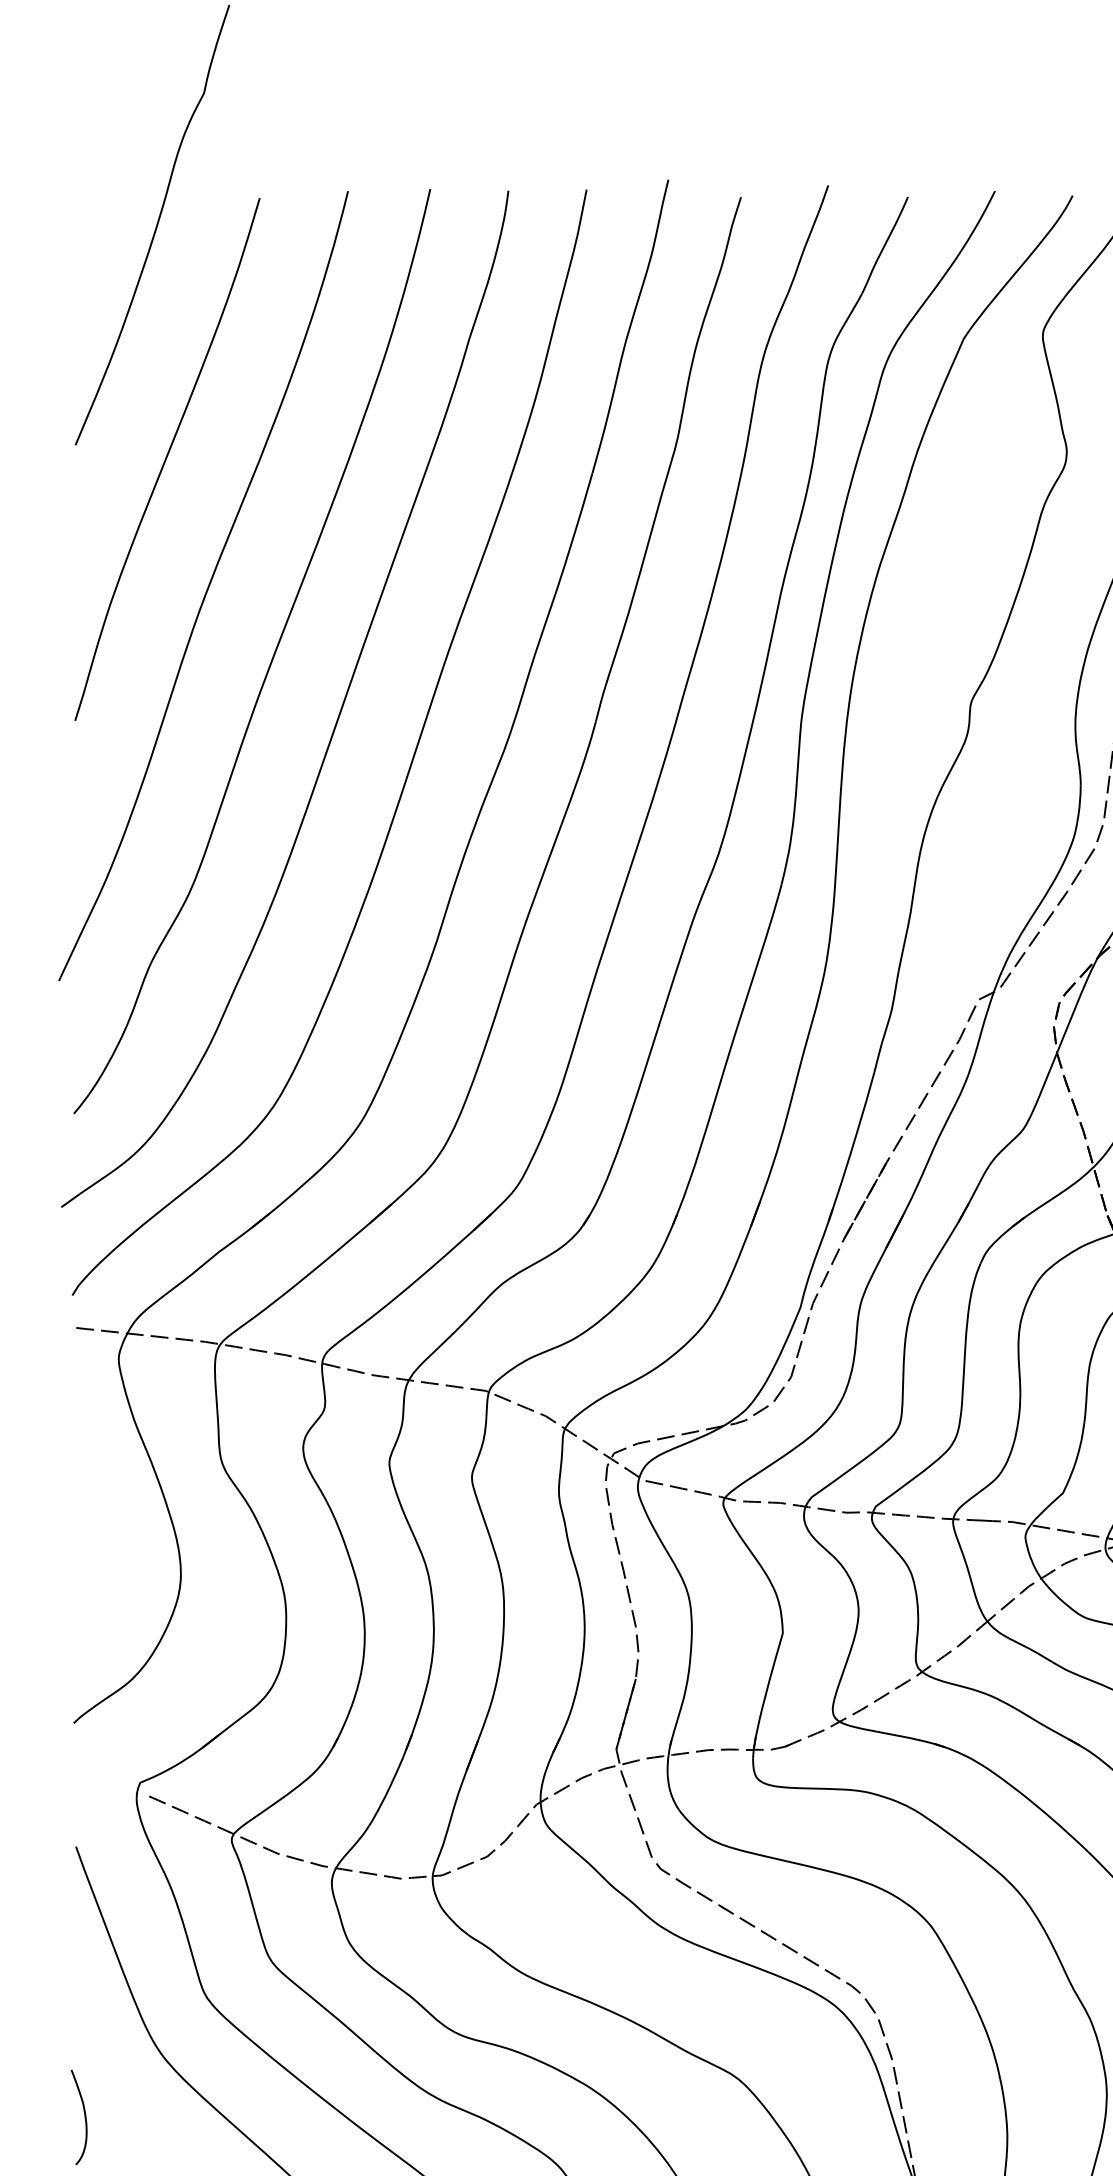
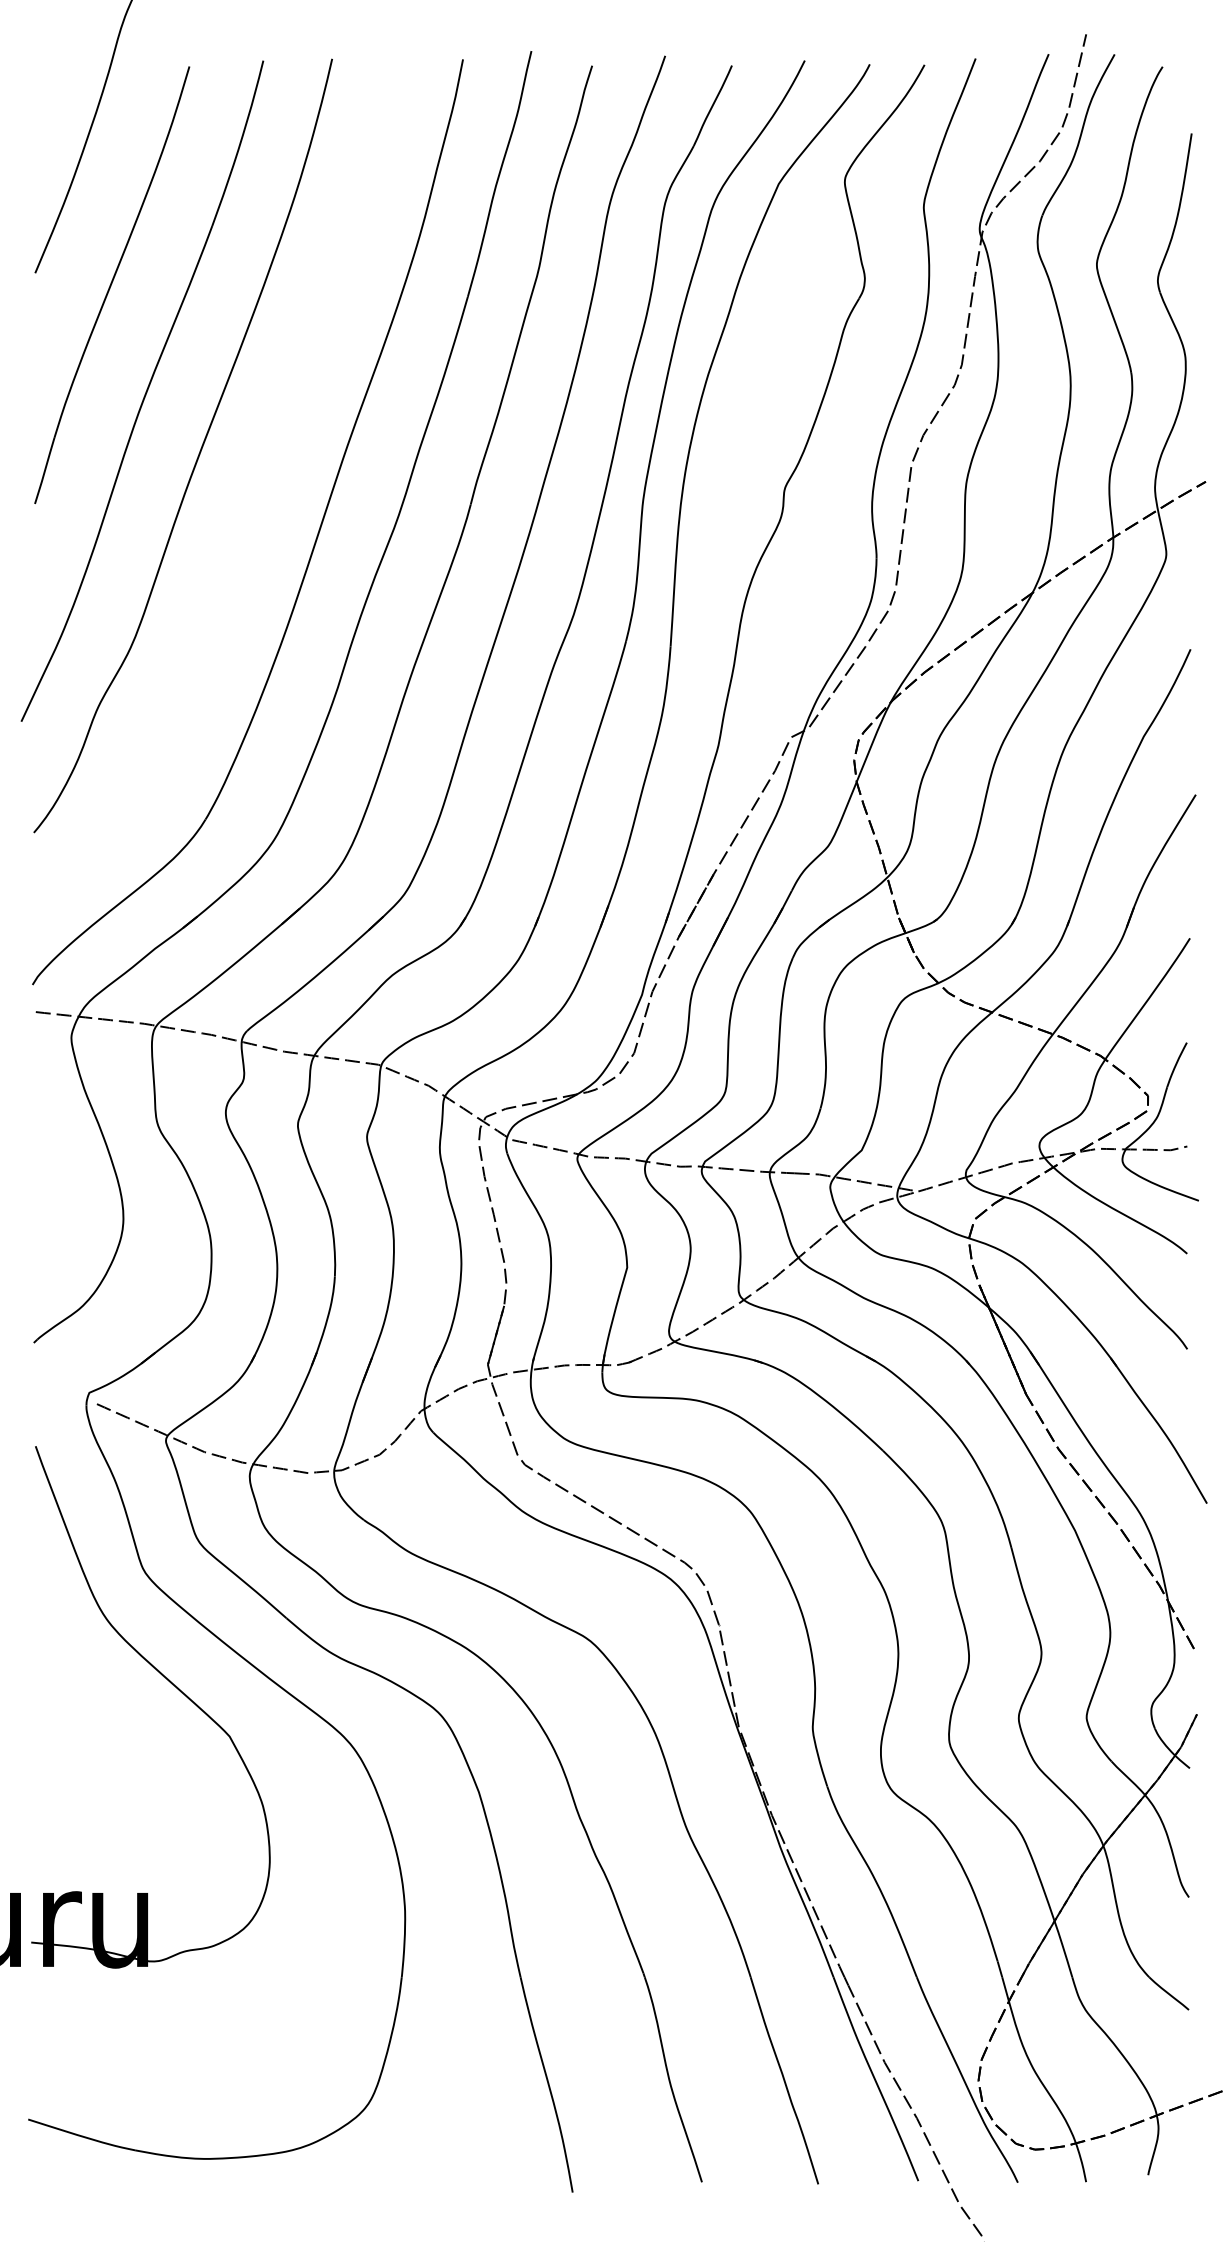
part: (337, 716) -> (254, 500), removed
curve: (84, 2117) -> (42, 1672), removed

